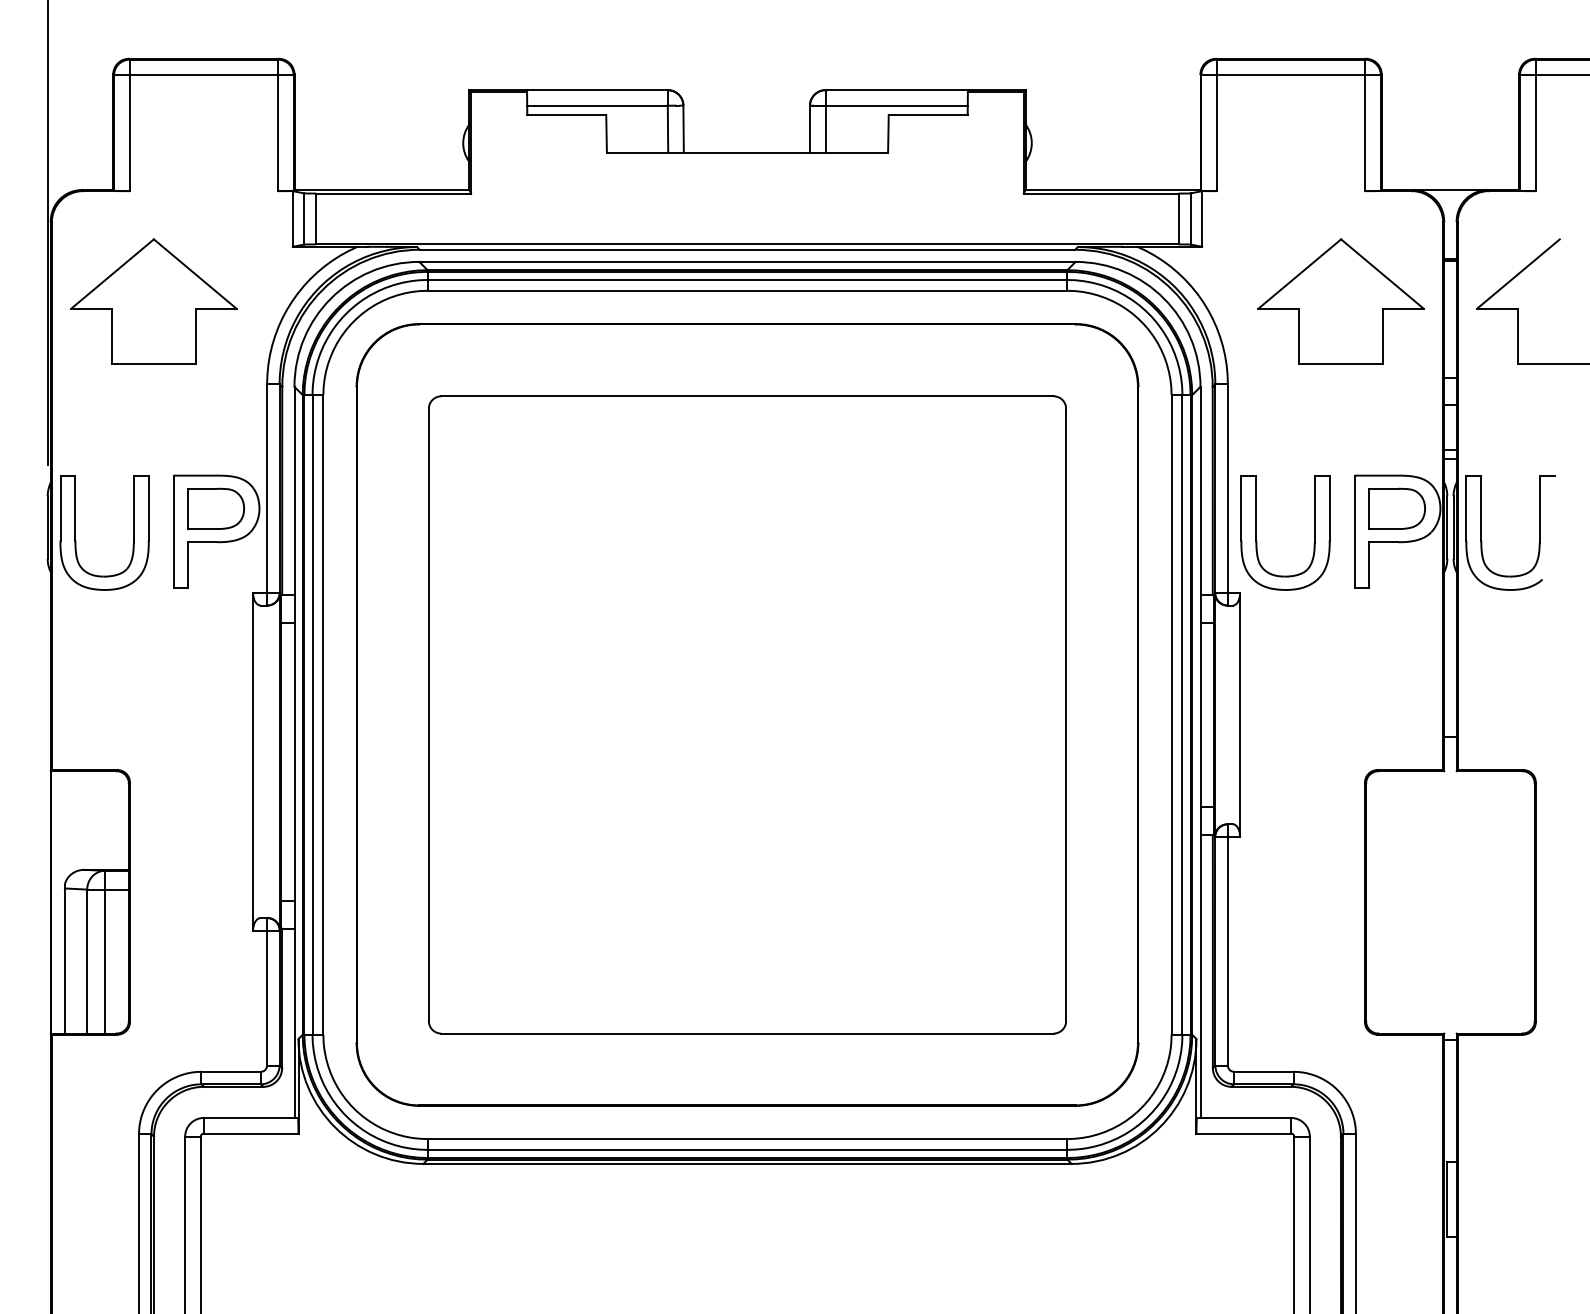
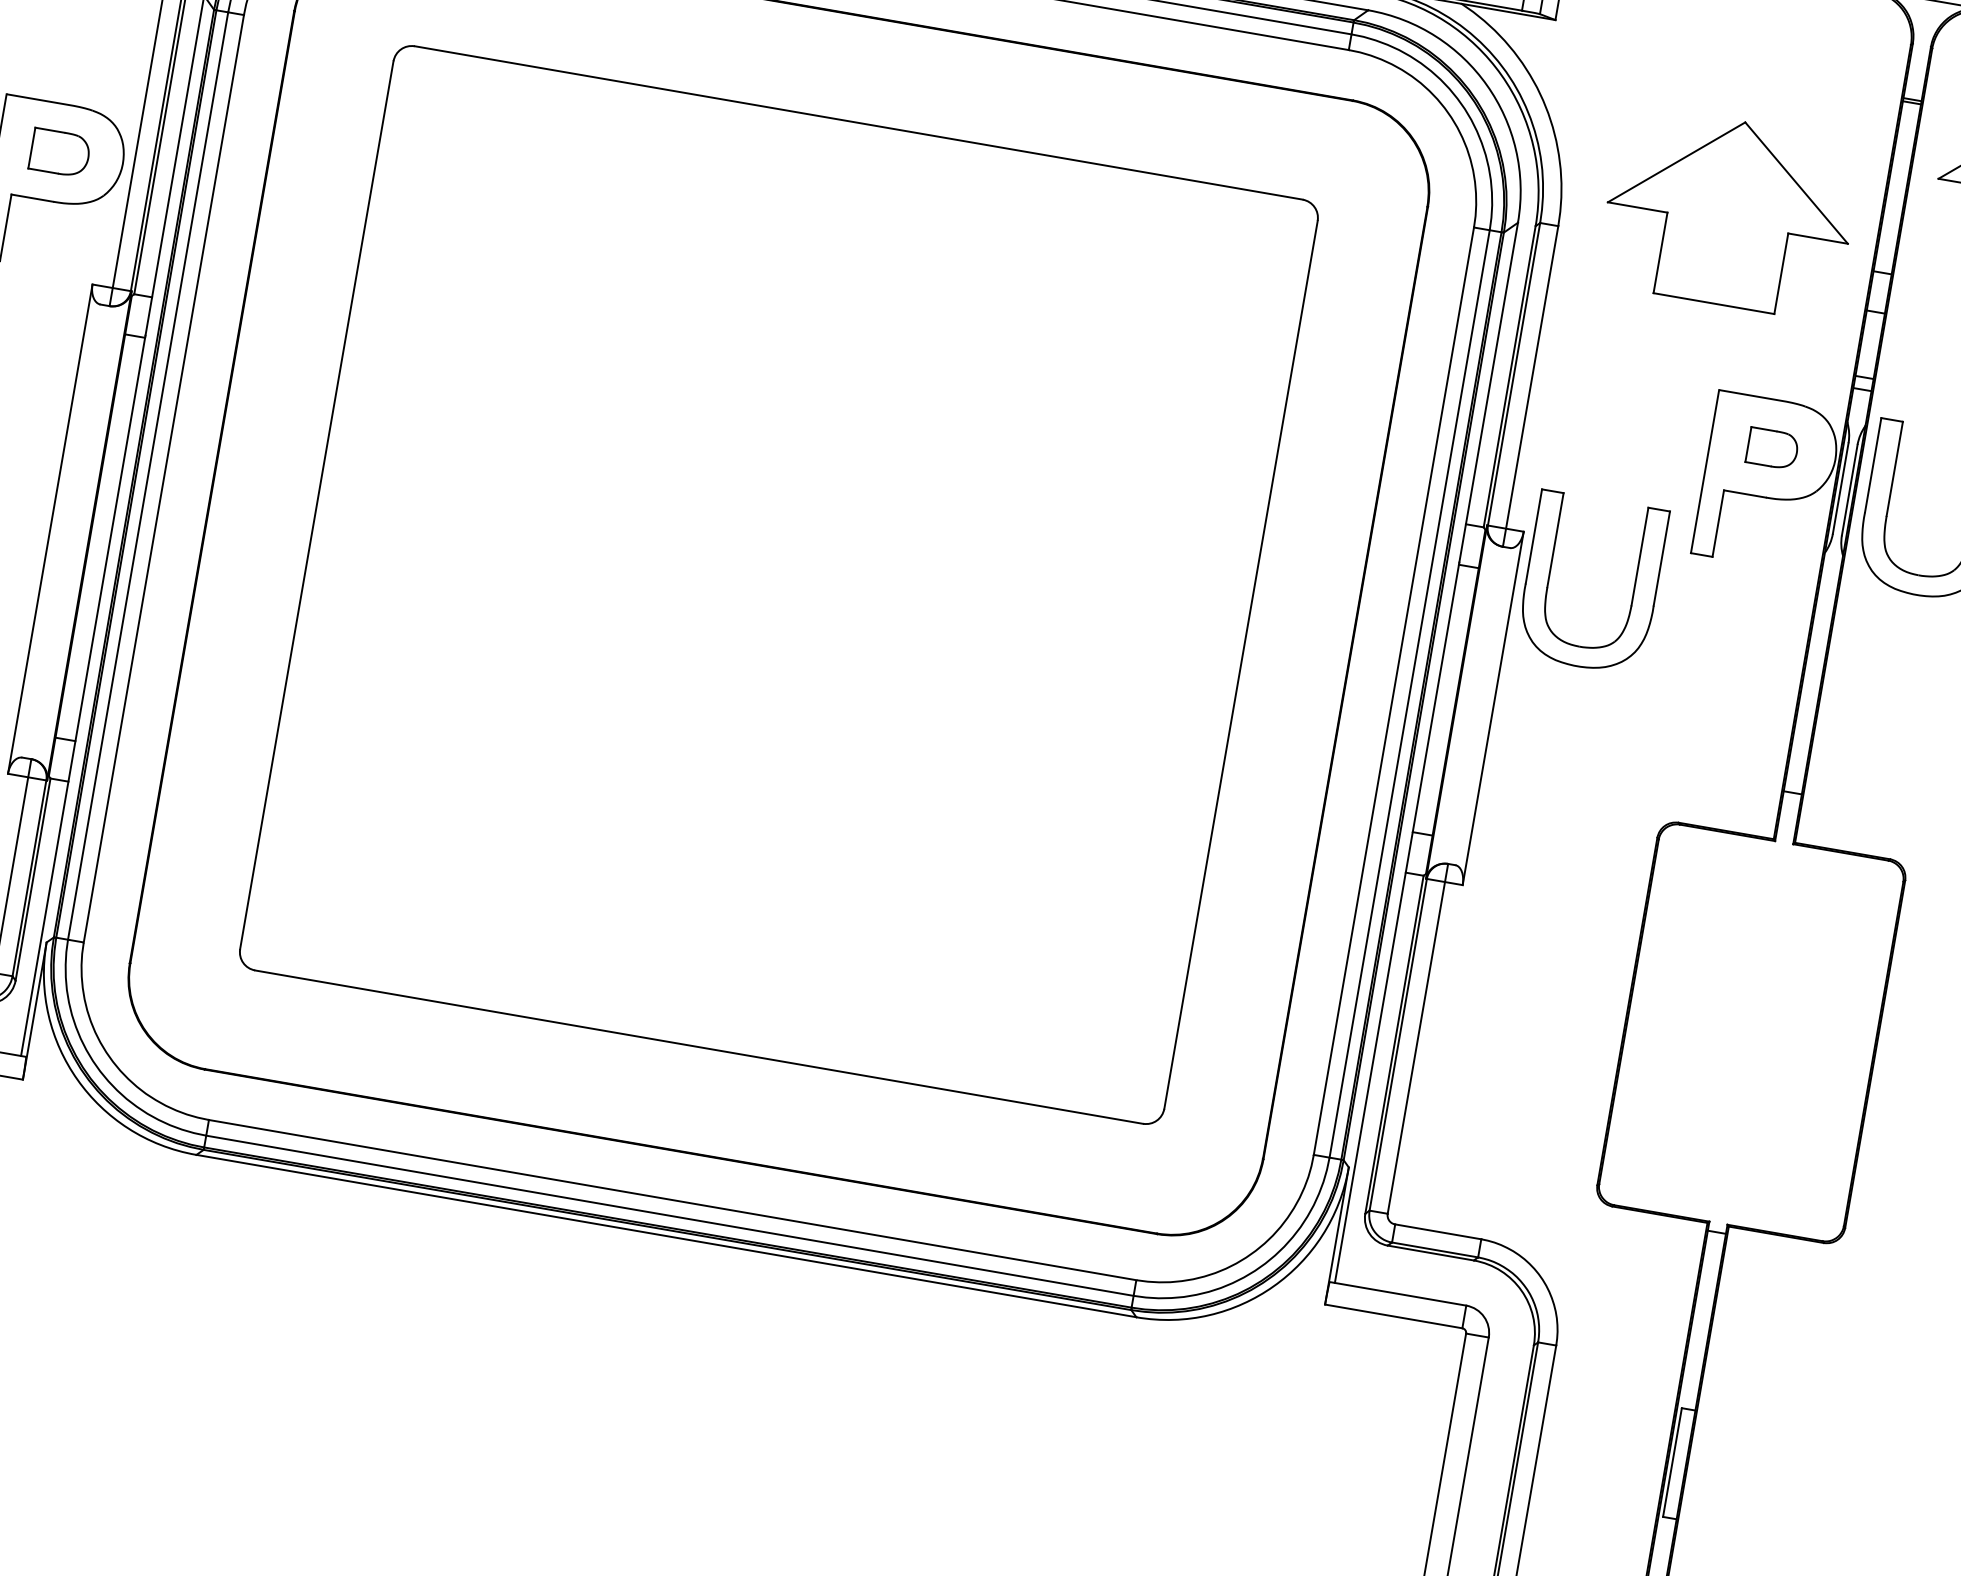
part: (1340, 301) -> (1728, 212), moved
part: (215, 508) -> (59, 152), size x0.7
part: (1396, 508) -> (1771, 448), size x0.6
part: (1256, 532) -> (1549, 575), moved

